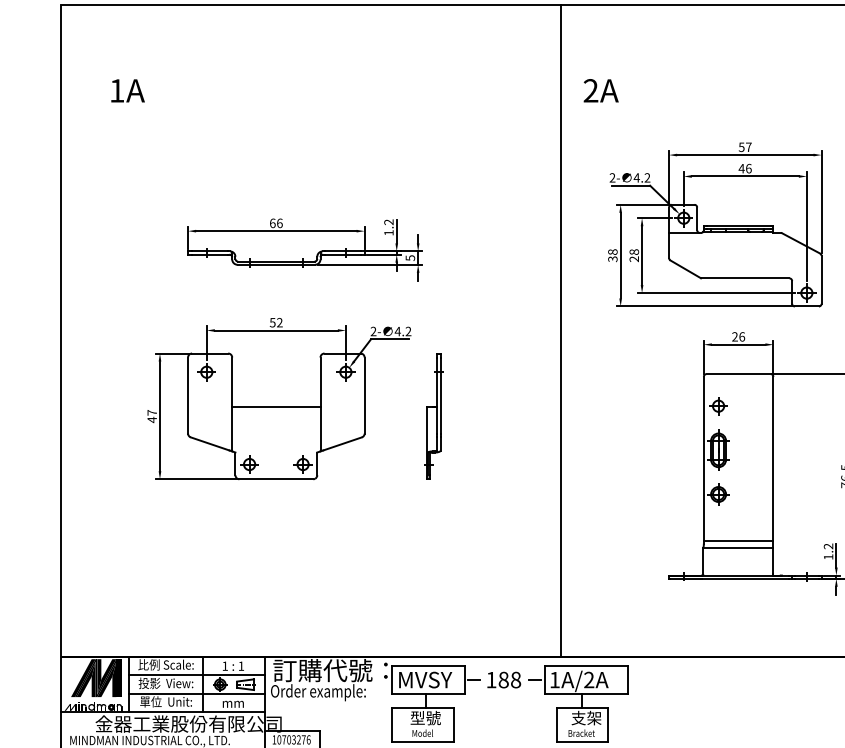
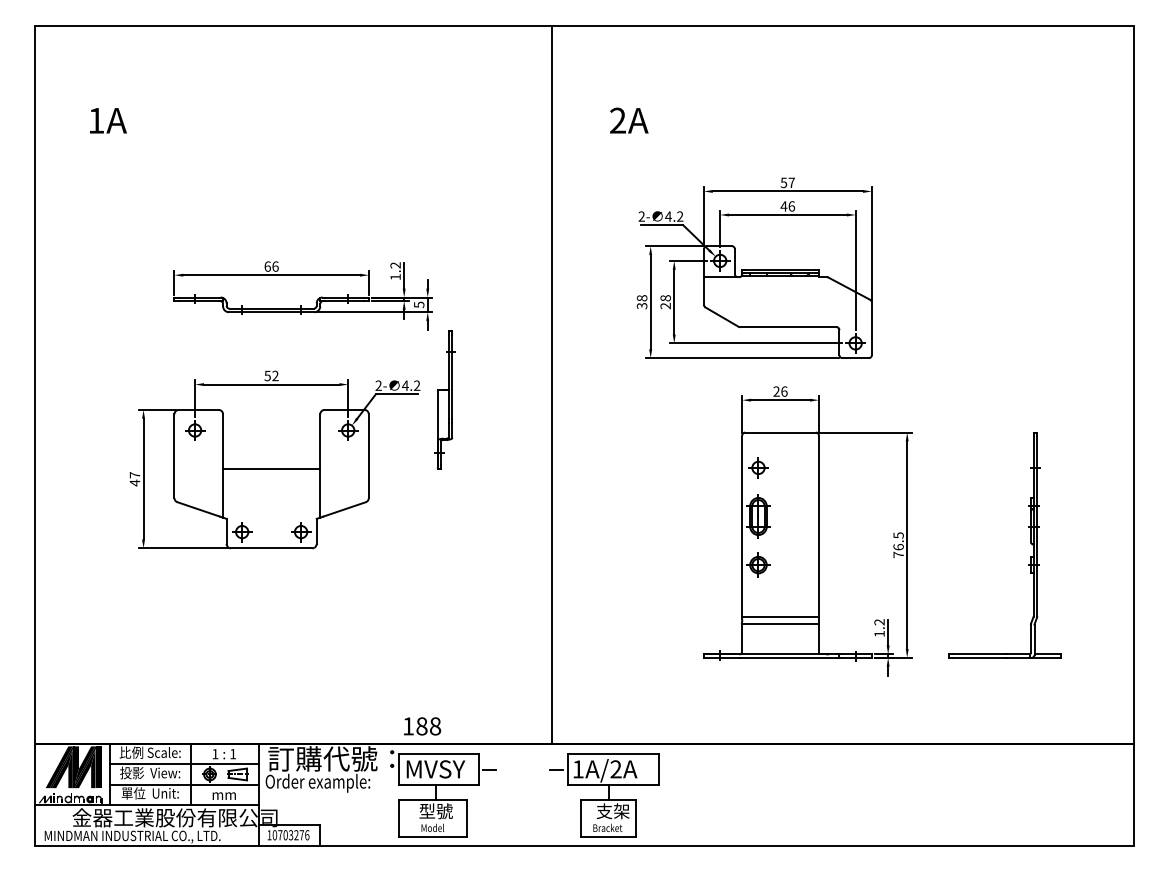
line: (560, 330) -> (551, 384), moved
part: (433, 415) -> (444, 399), moved
text: (504, 680) -> (422, 726), moved

